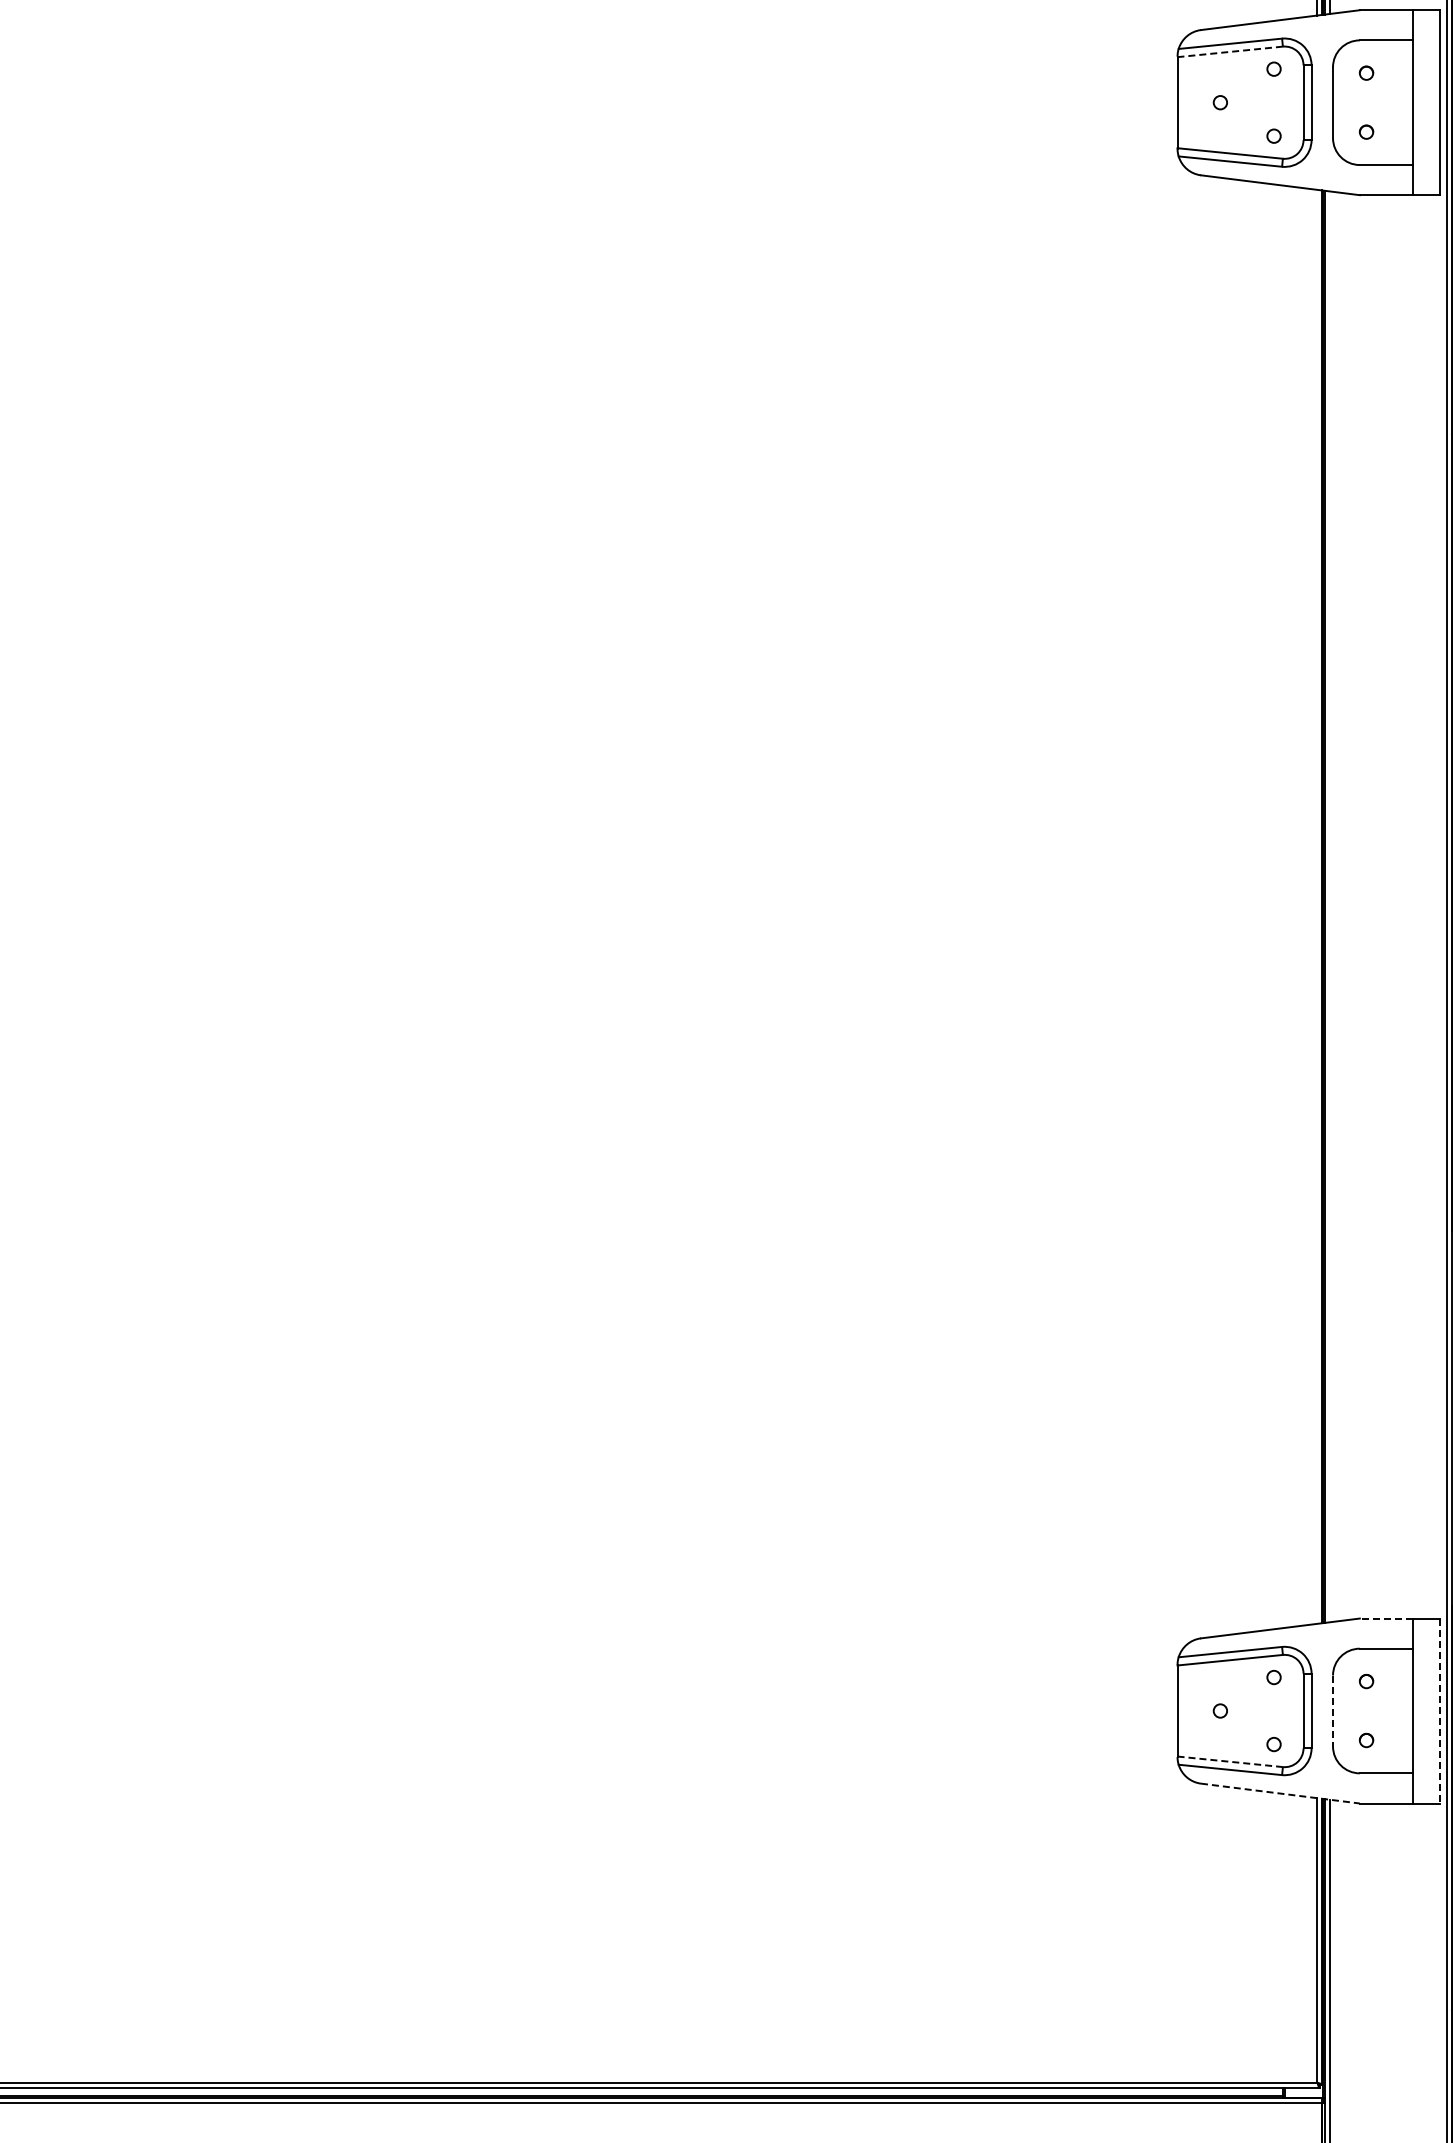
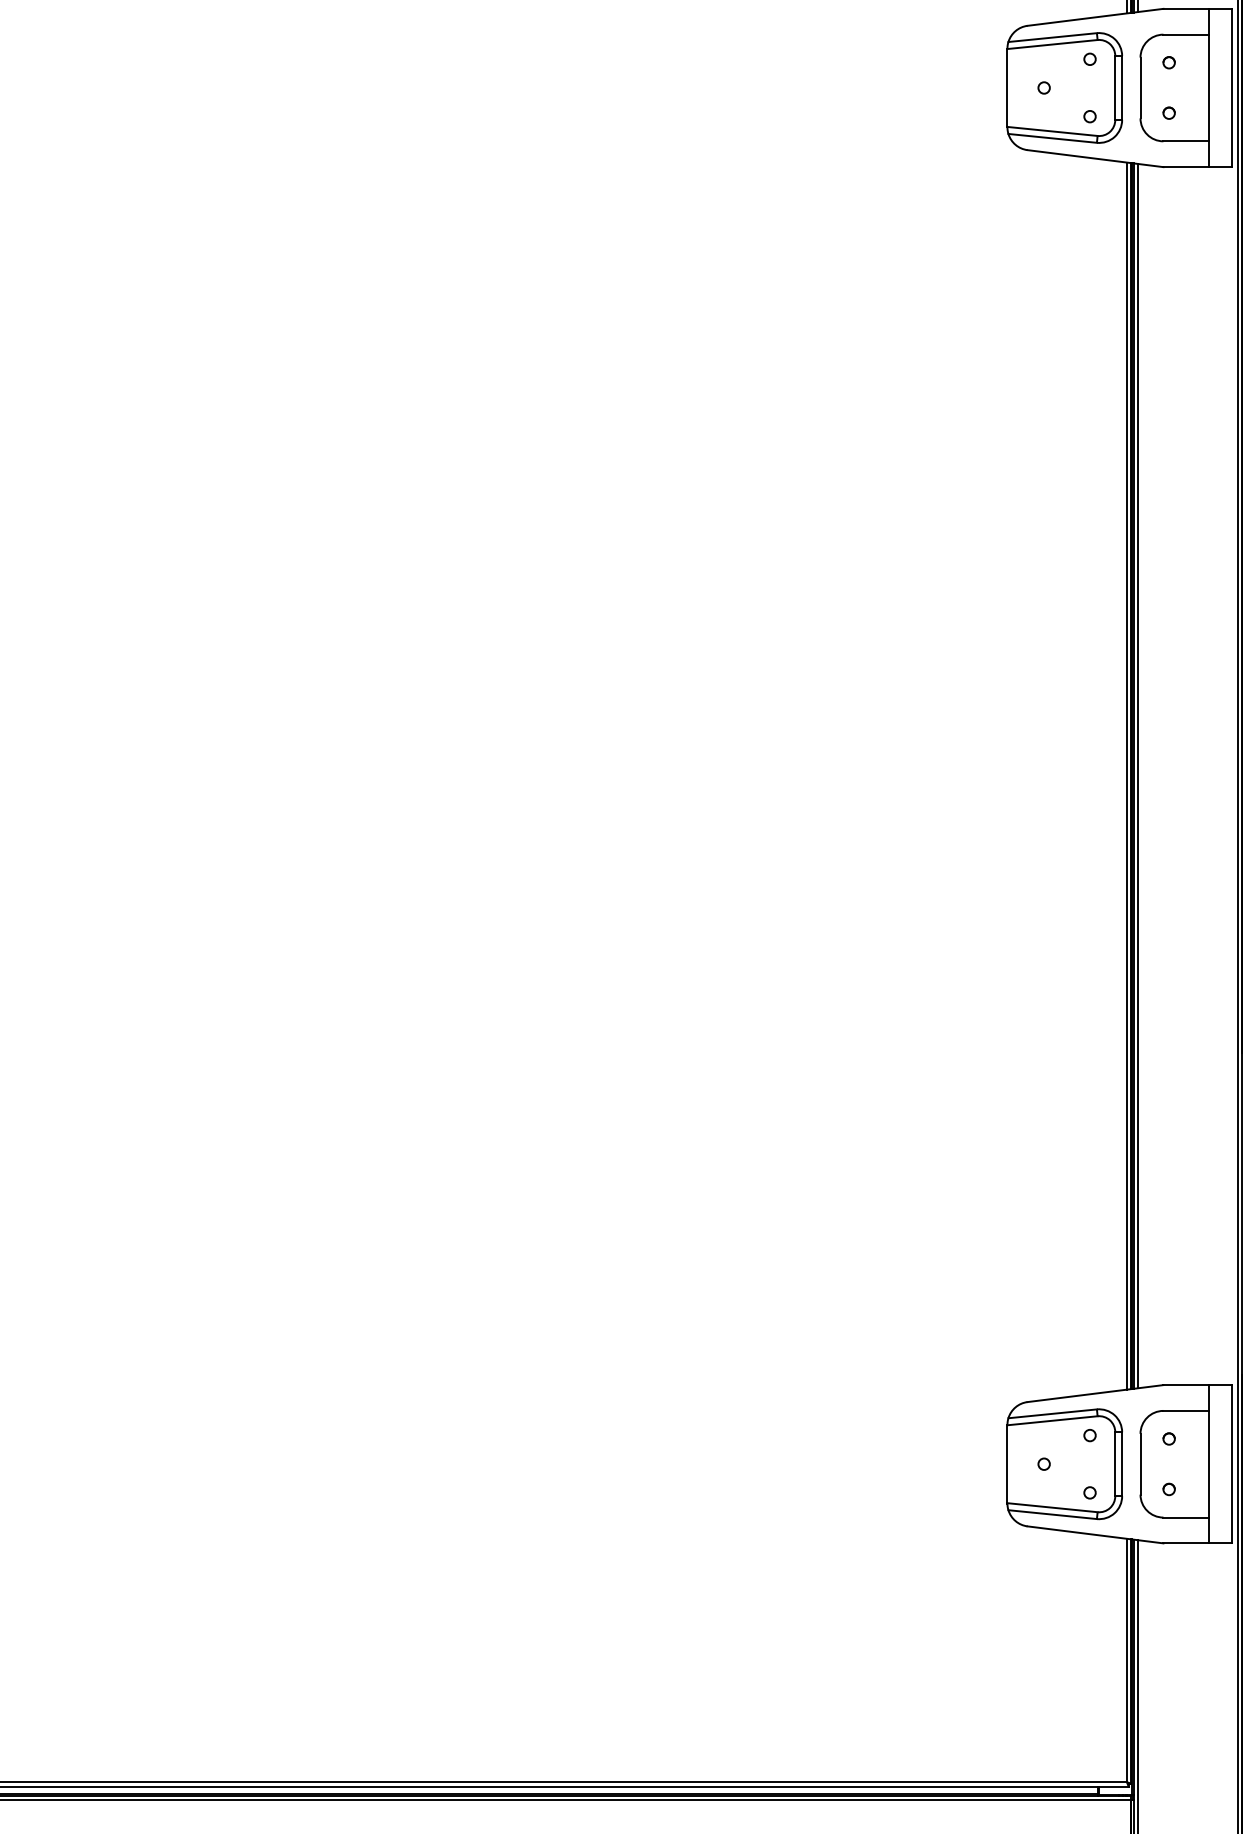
line: (1230, 51) -> (1052, 44), dashed -> solid
line: (1317, 906) -> (1127, 775), added
line: (1329, 906) -> (1137, 775), added
line: (1386, 1618) -> (1186, 1385), dashed -> solid
line: (1333, 1711) -> (1140, 1464), dashed -> solid
line: (1440, 1711) -> (1232, 1464), dashed -> solid
line: (1230, 1761) -> (1052, 1507), dashed -> solid
line: (1280, 1793) -> (1095, 1534), dashed -> solid

